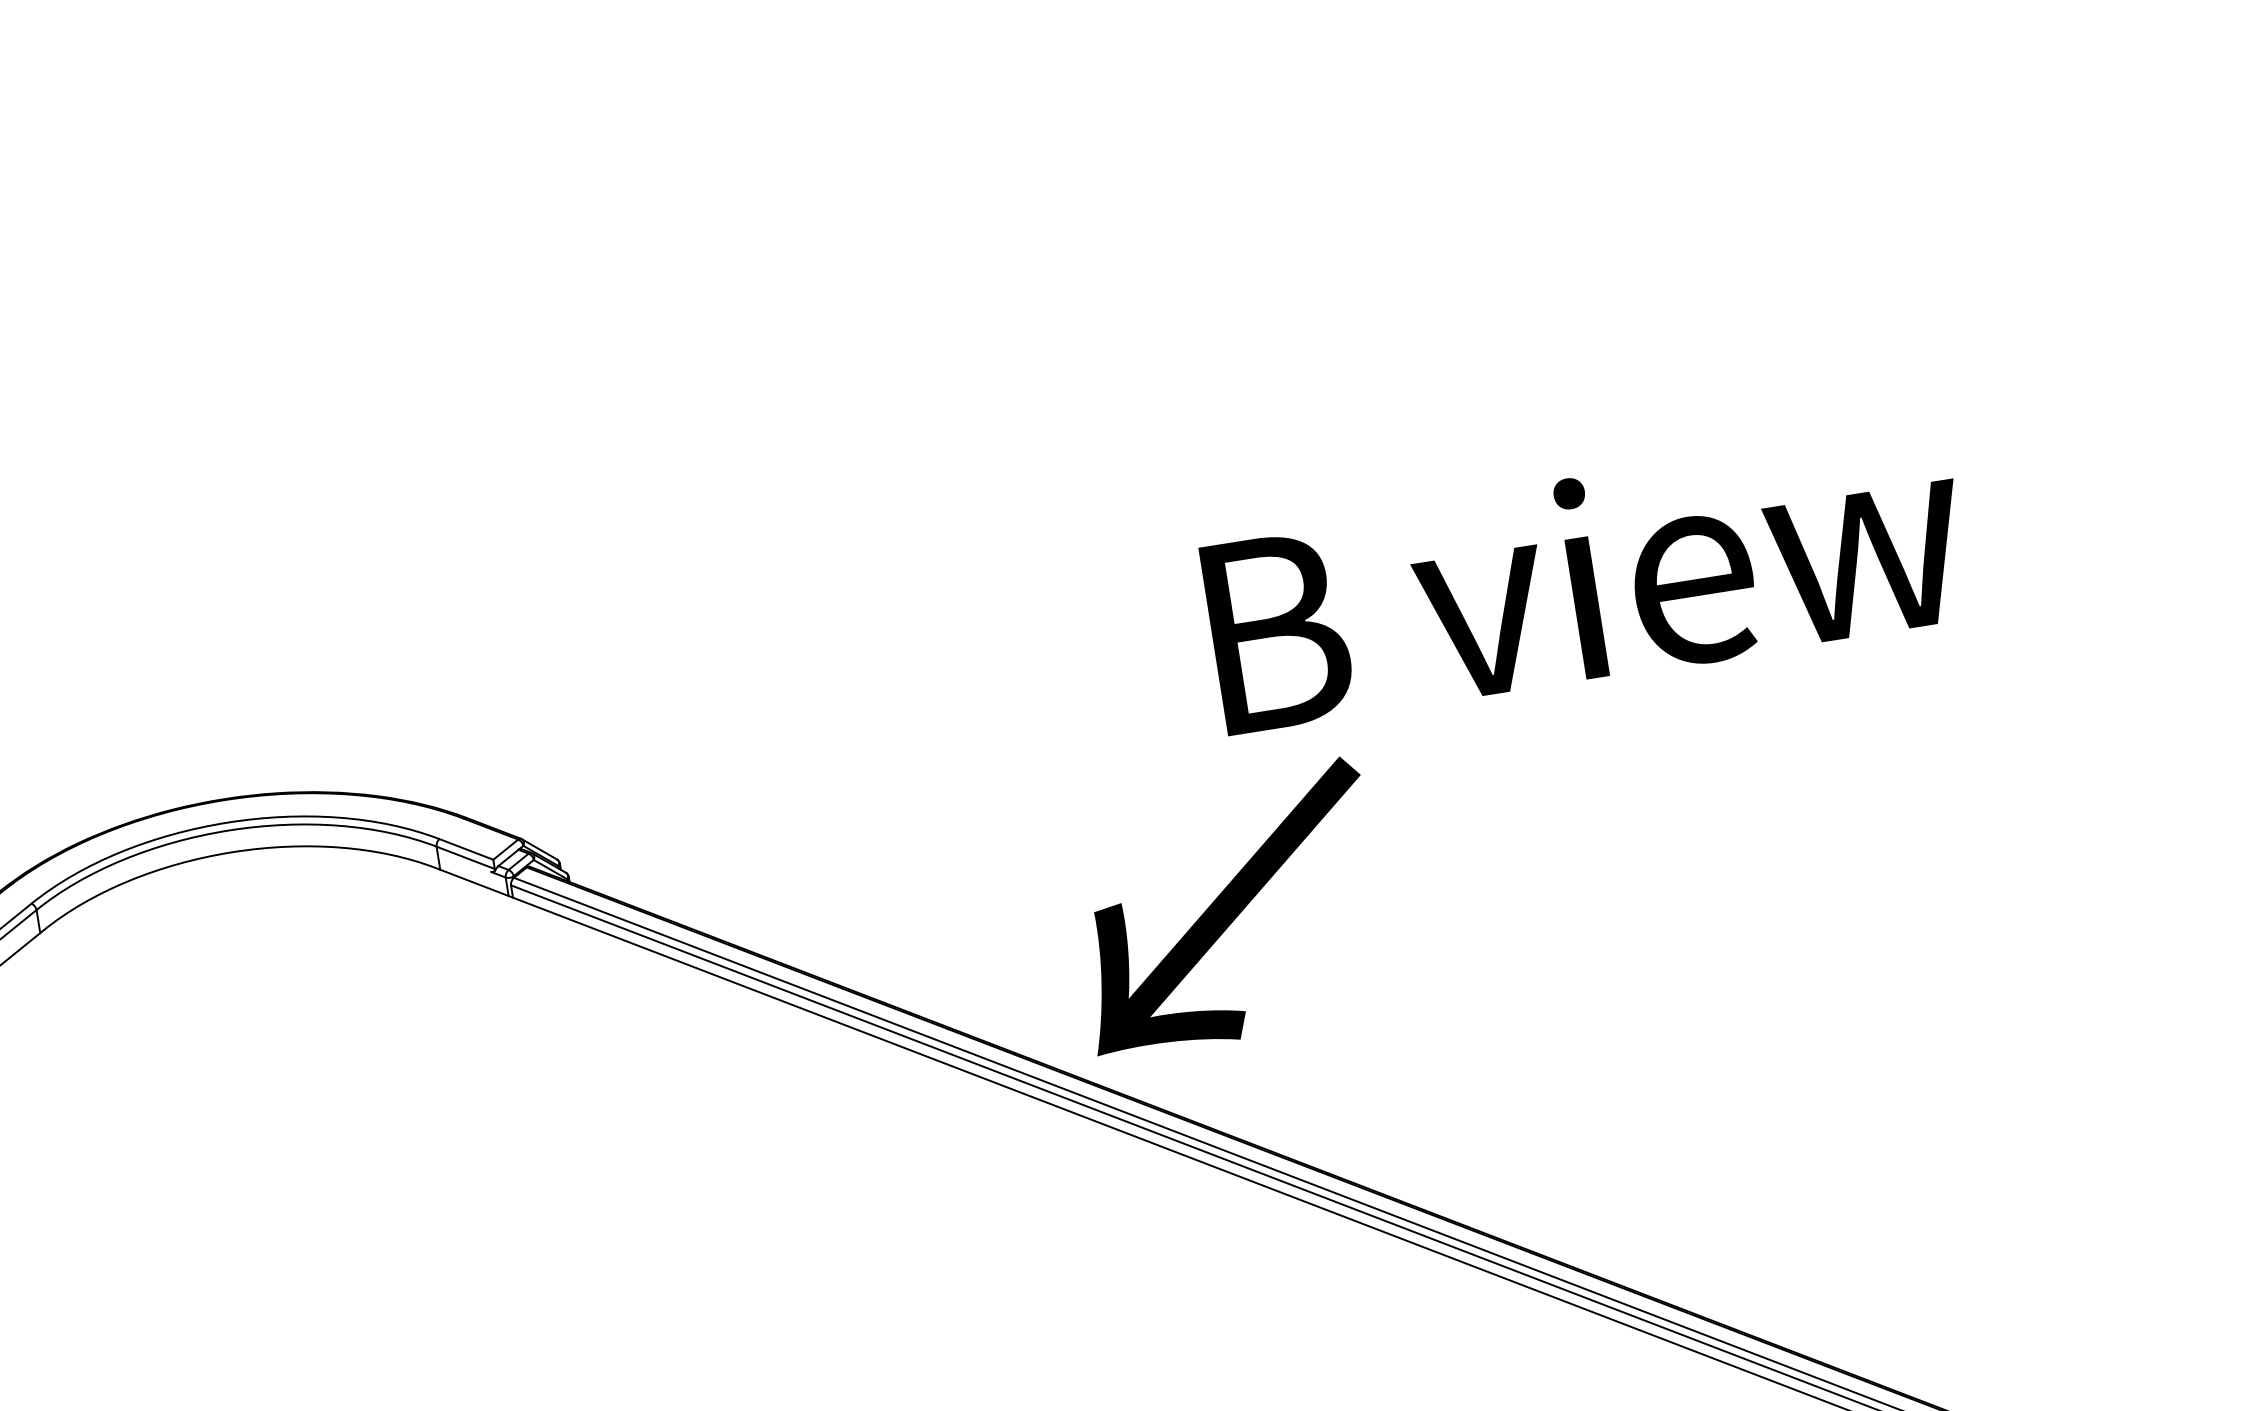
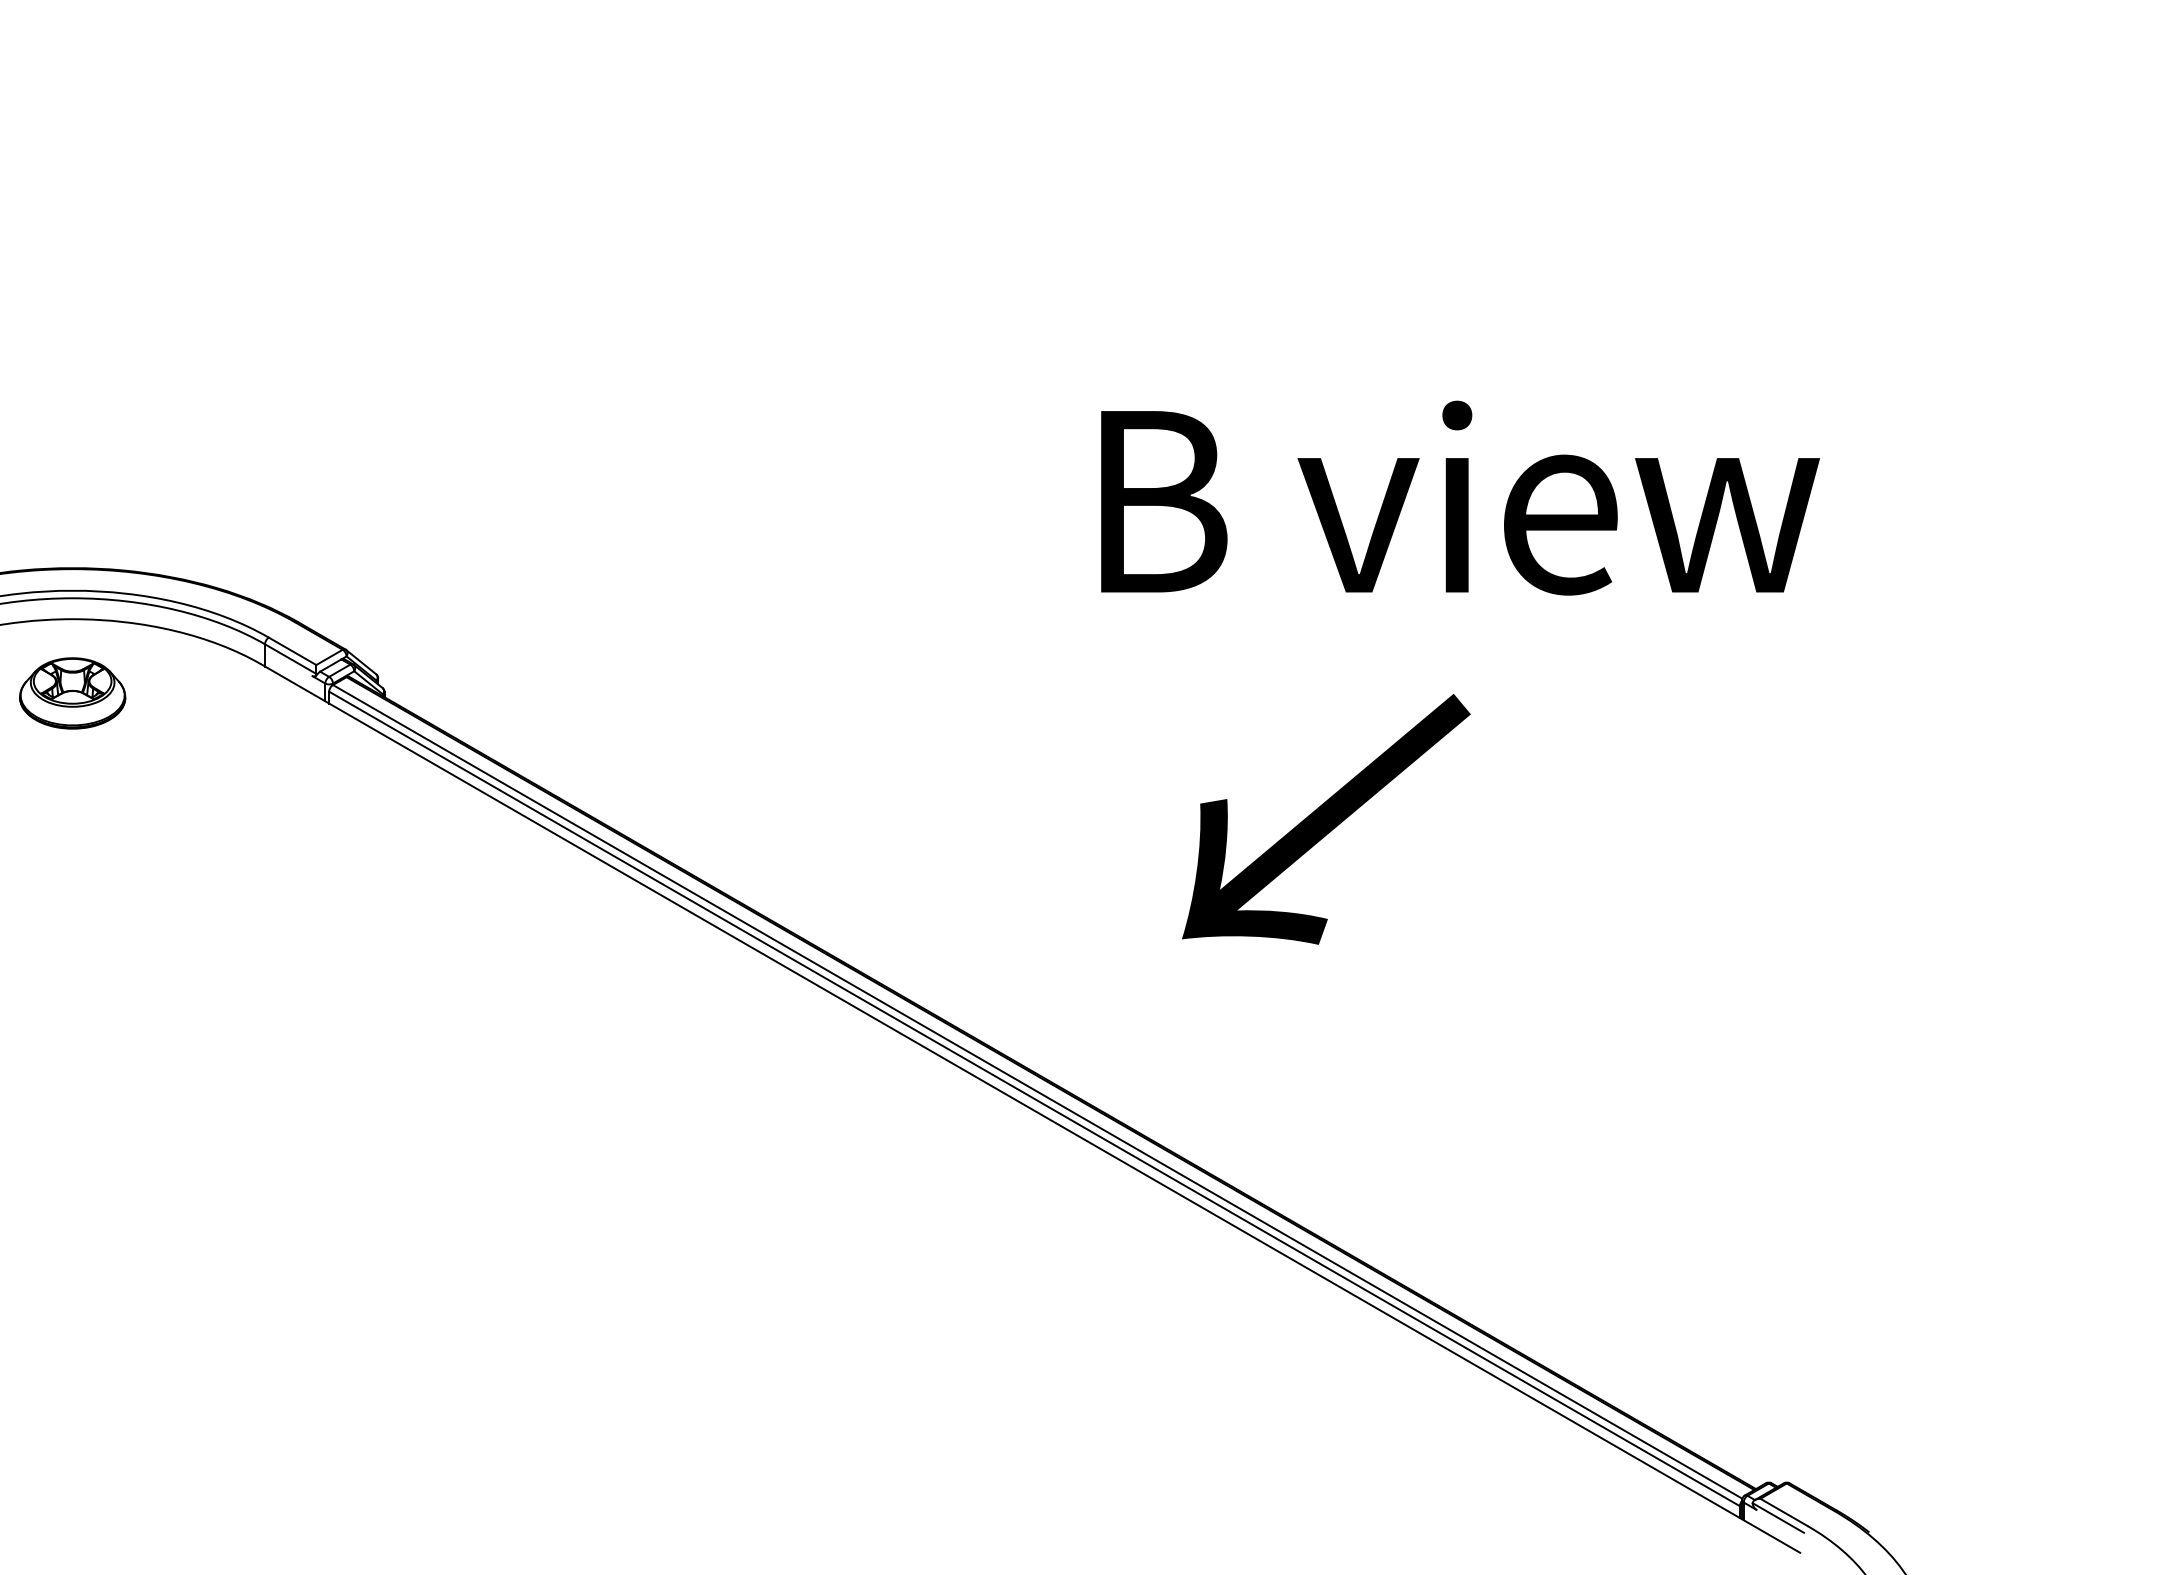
text: (1586, 578) -> (1460, 497), moved
text: (1227, 908) -> (1326, 819), moved
part: (244, 929) -> (72, 693), added

